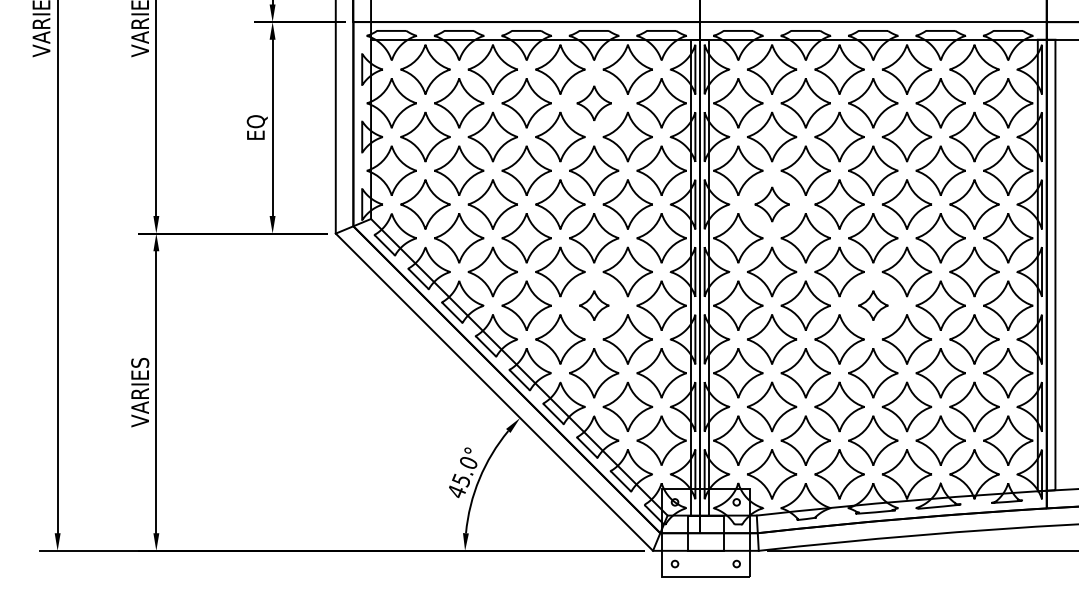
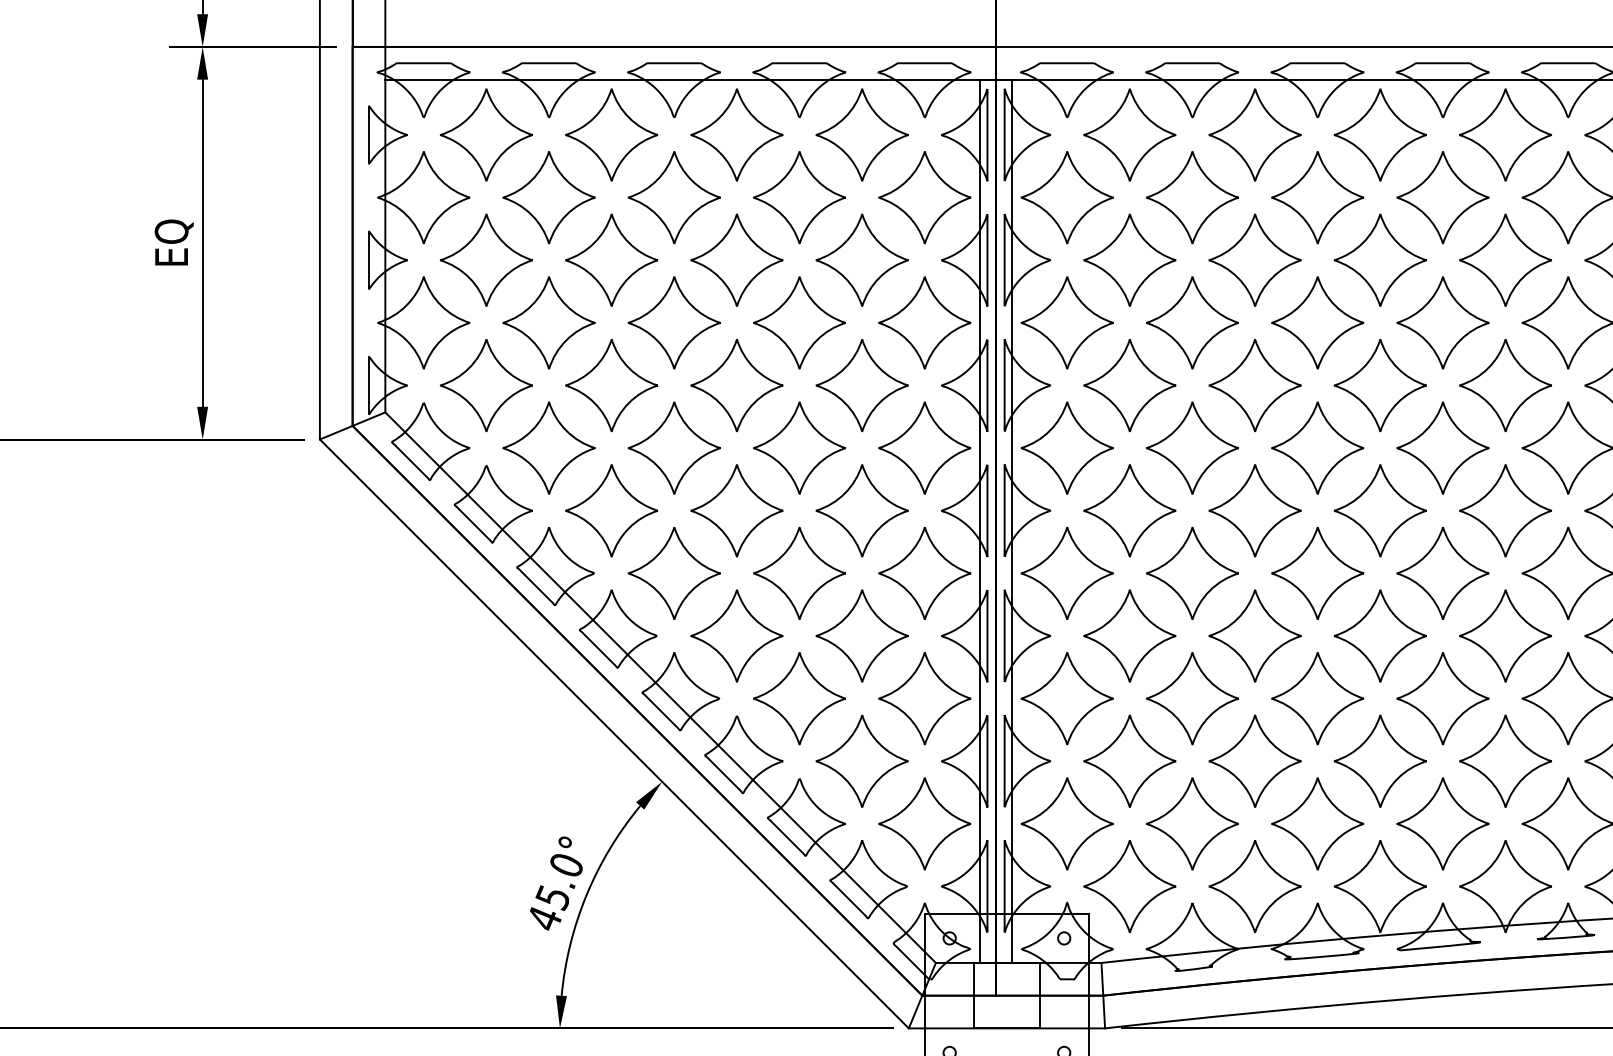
part: (594, 103) -> (800, 197), size x1.43
part: (772, 204) -> (1130, 385), size x1.43
part: (594, 305) -> (800, 572), size x1.67
part: (873, 305) -> (1318, 572), size x1.67

